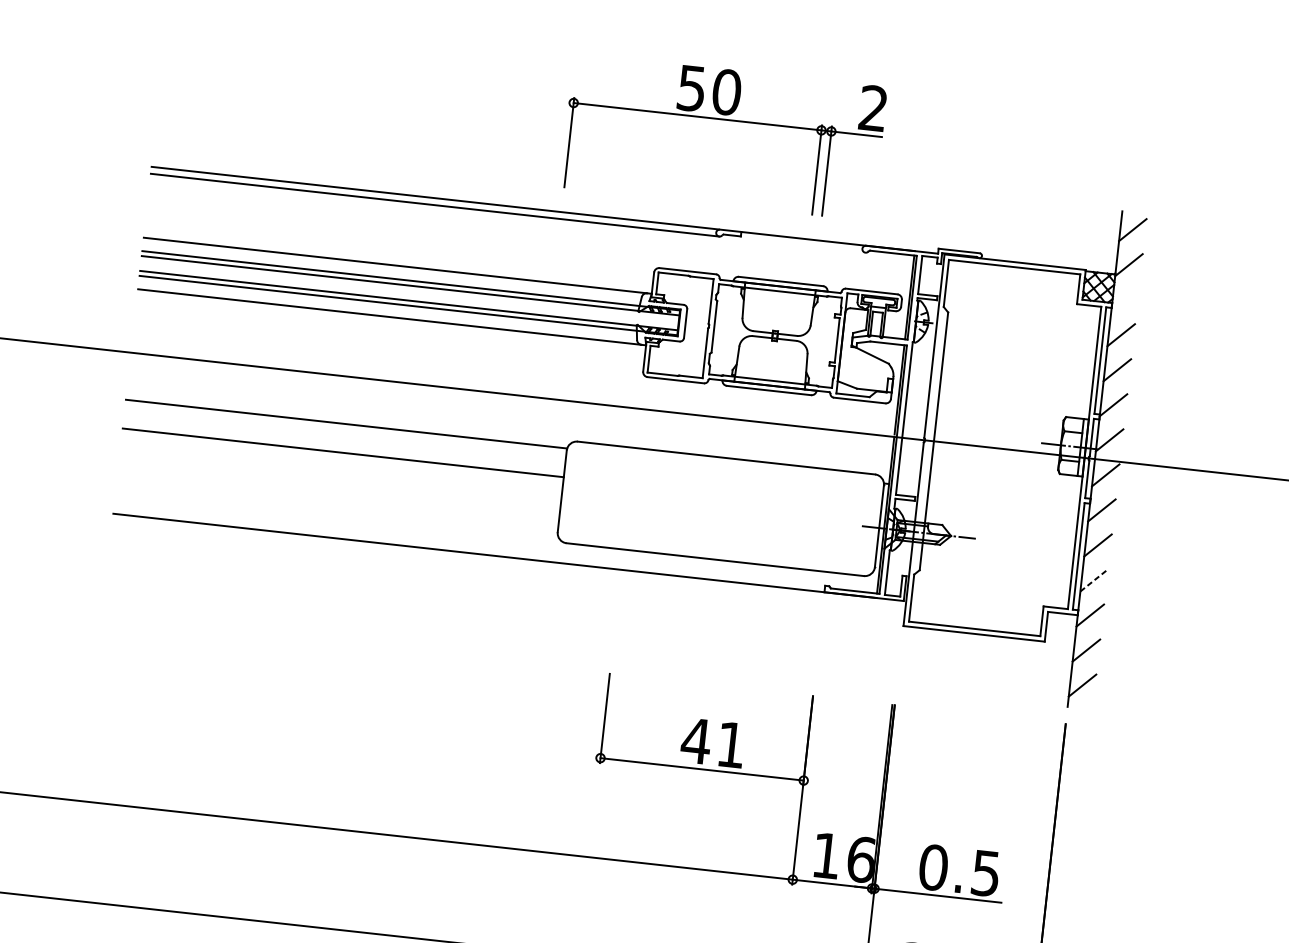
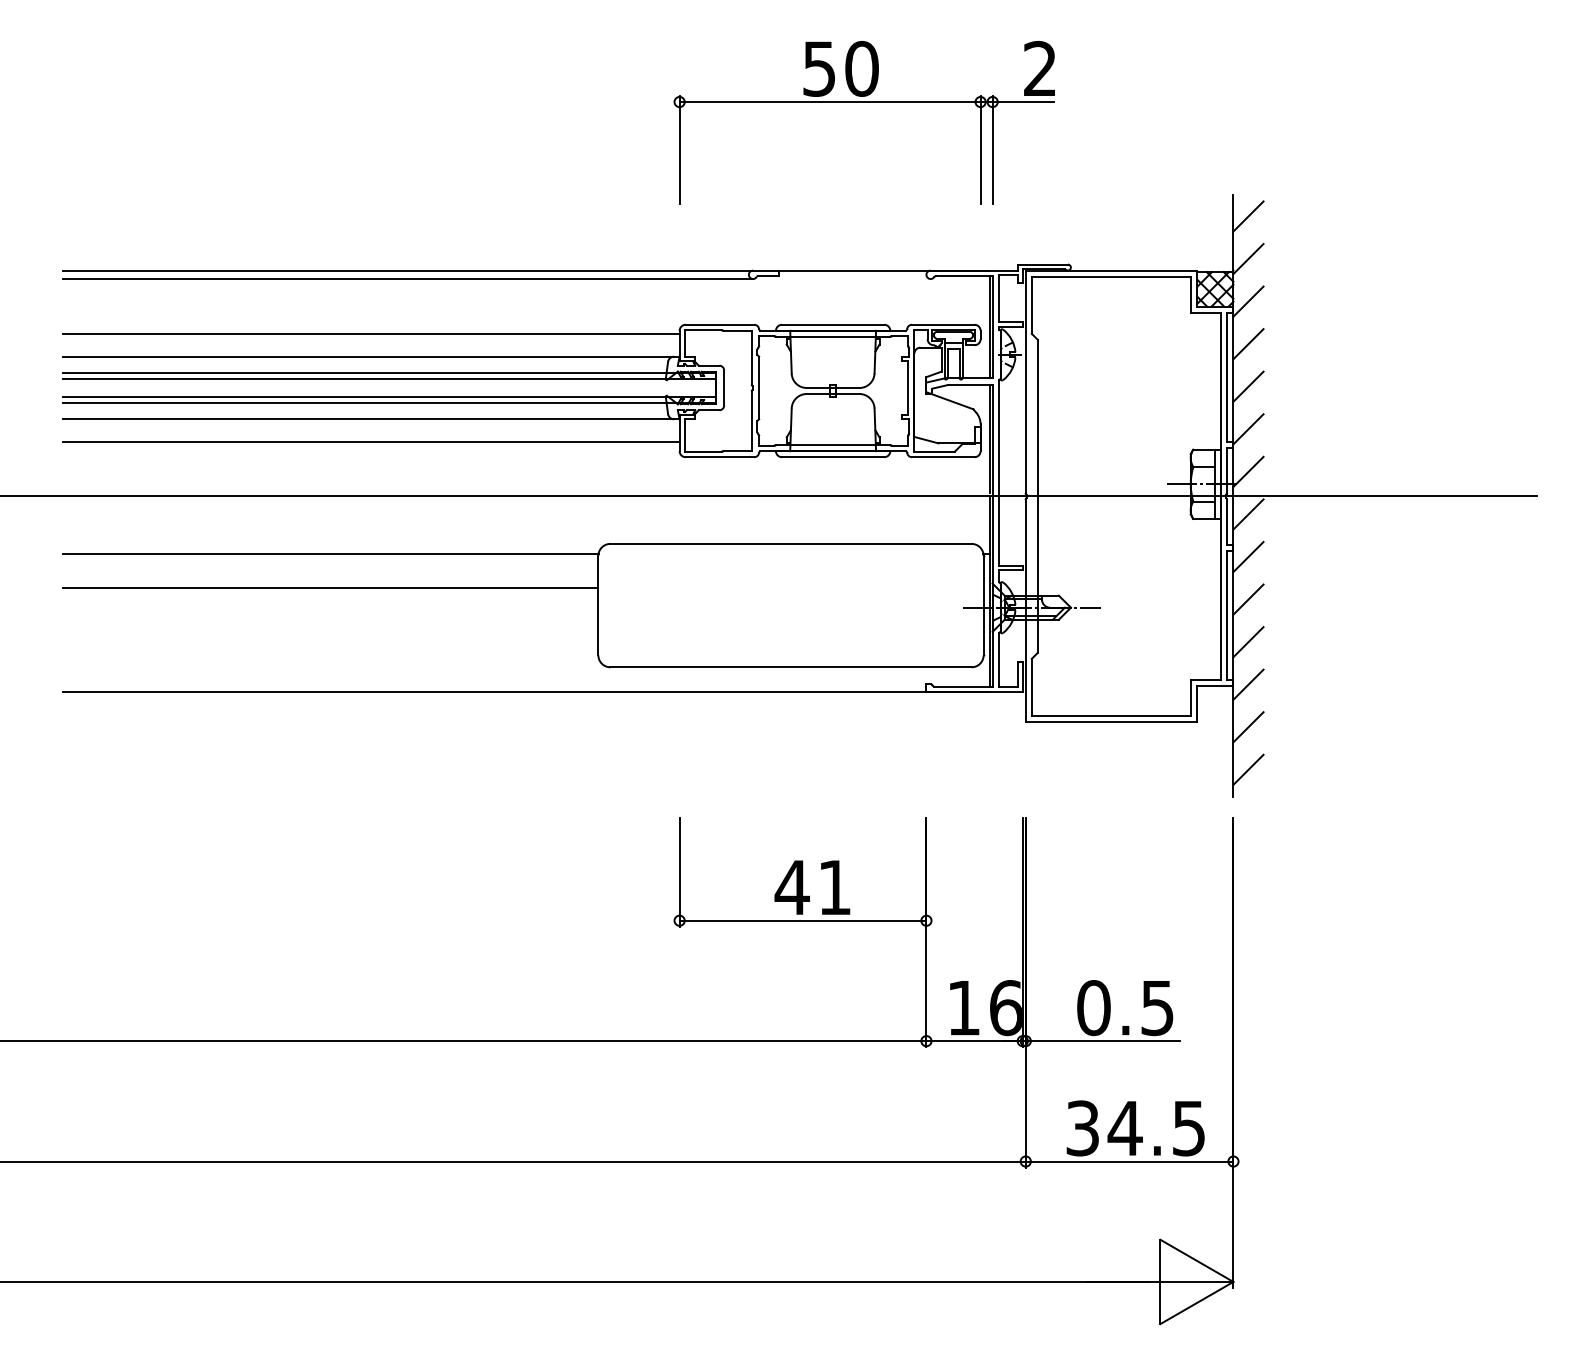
part: (725, 120) -> (863, 102), moved
line: (399, 246) -> (370, 333), added
line: (1125, 300) -> (1248, 301), added
line: (389, 336) -> (370, 442), added
line: (1094, 579) -> (1248, 641), dashed -> solid

